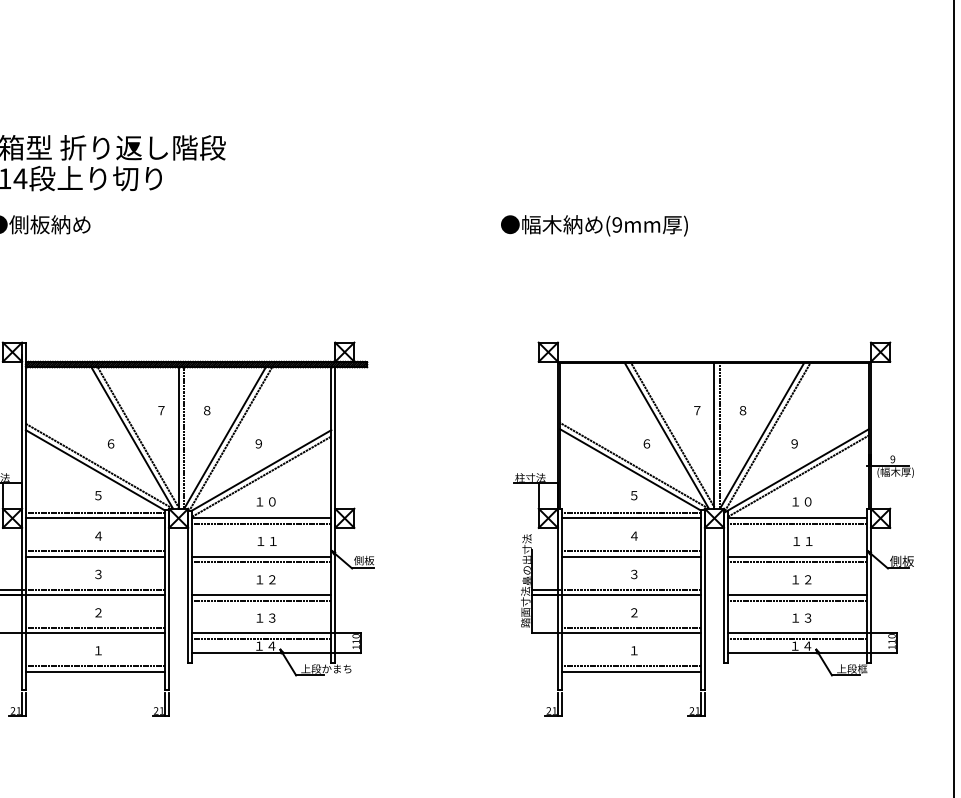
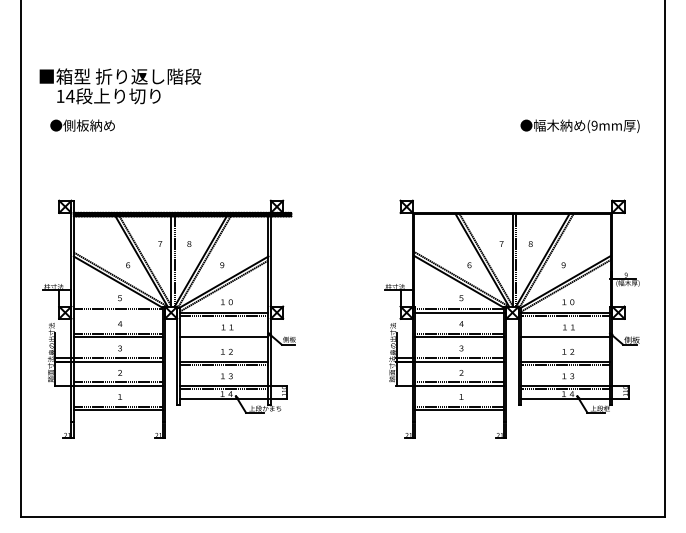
text: (593, 224) -> (579, 125), moved
line: (94, 518) -> (117, 312), removed
line: (260, 561) -> (223, 340), removed
line: (797, 561) -> (565, 340), removed

